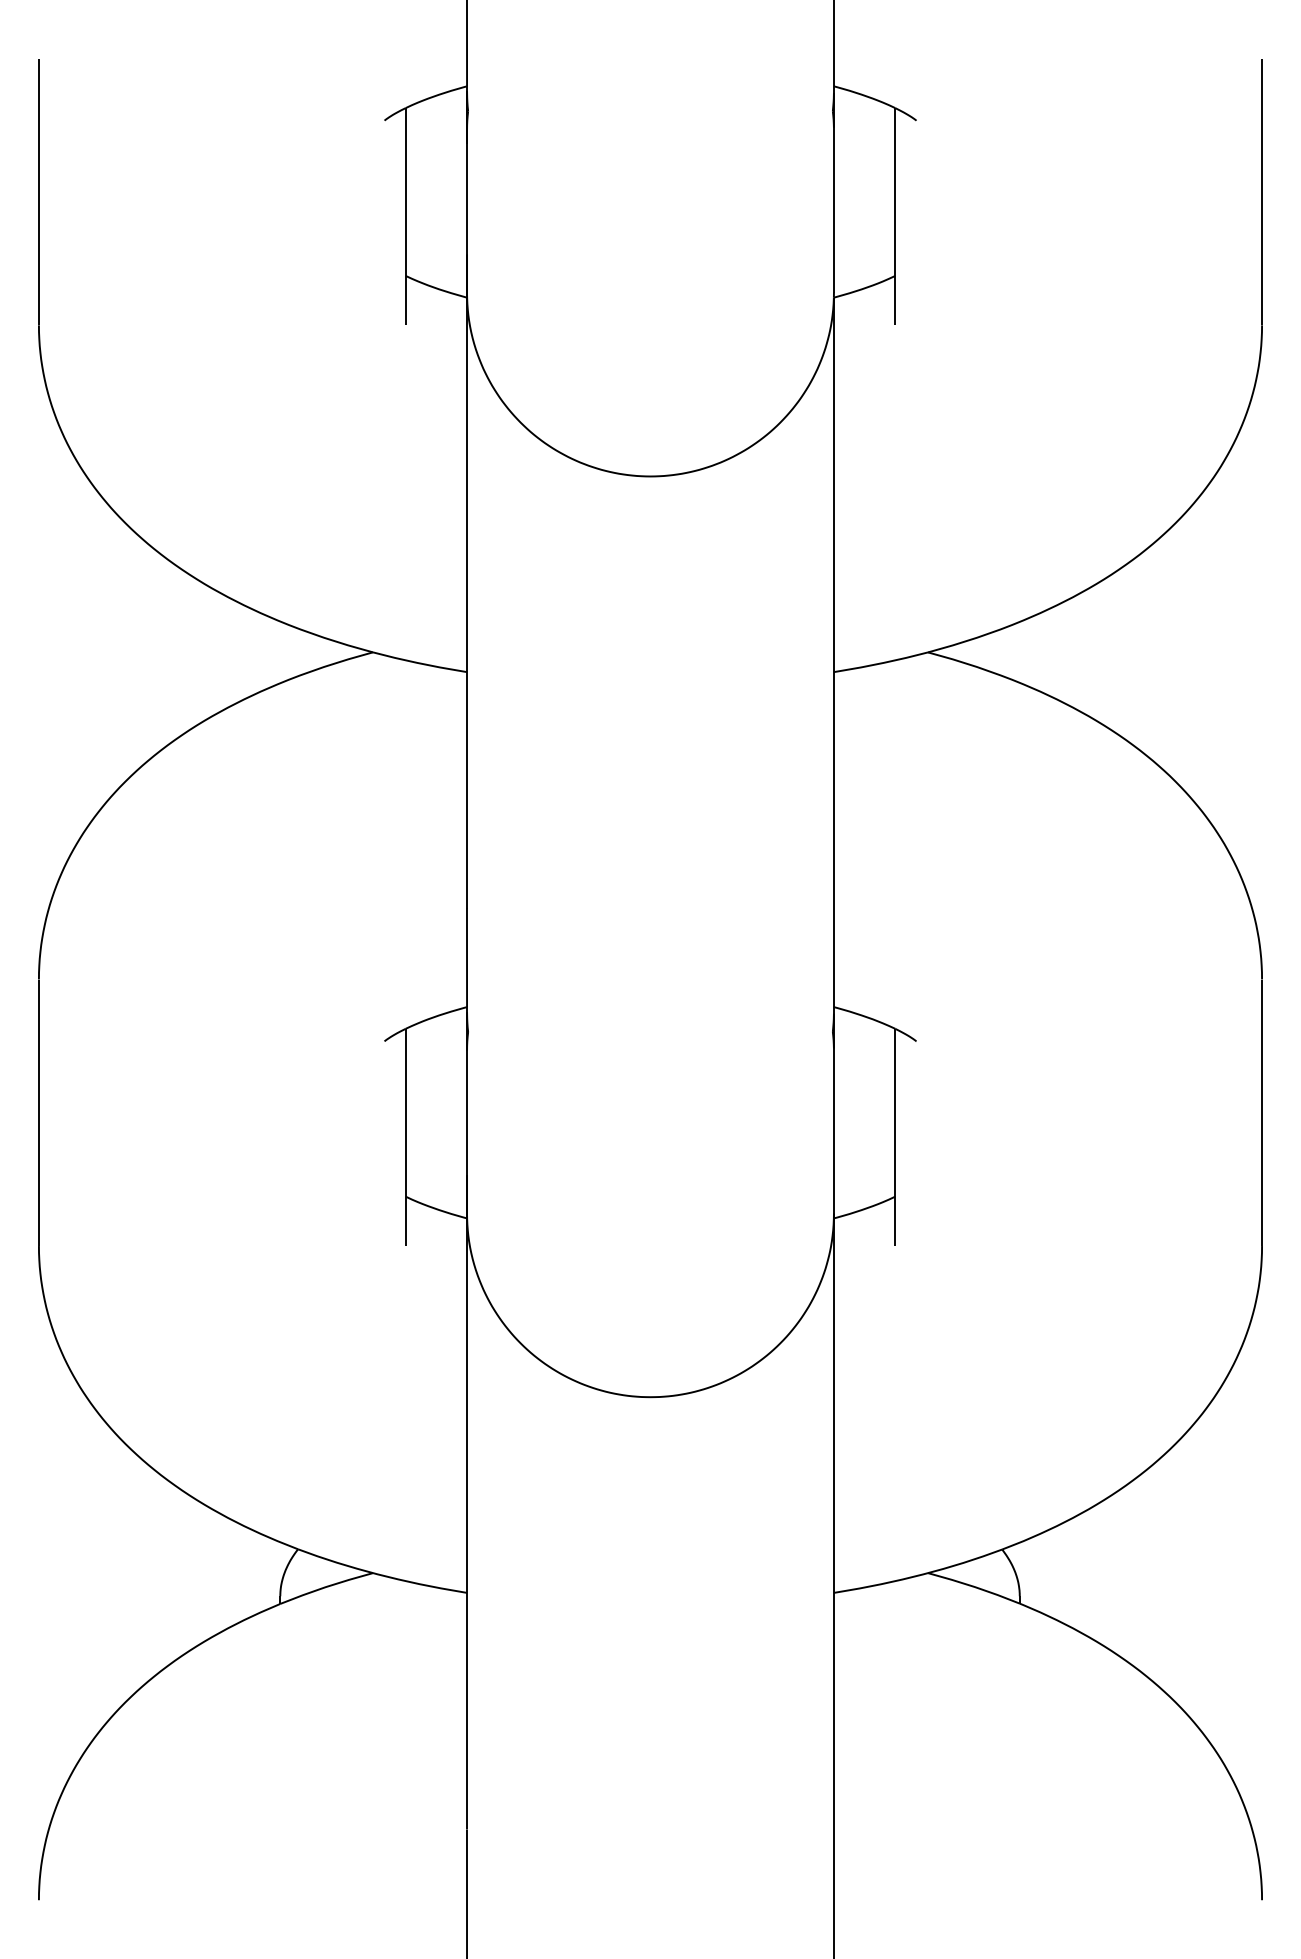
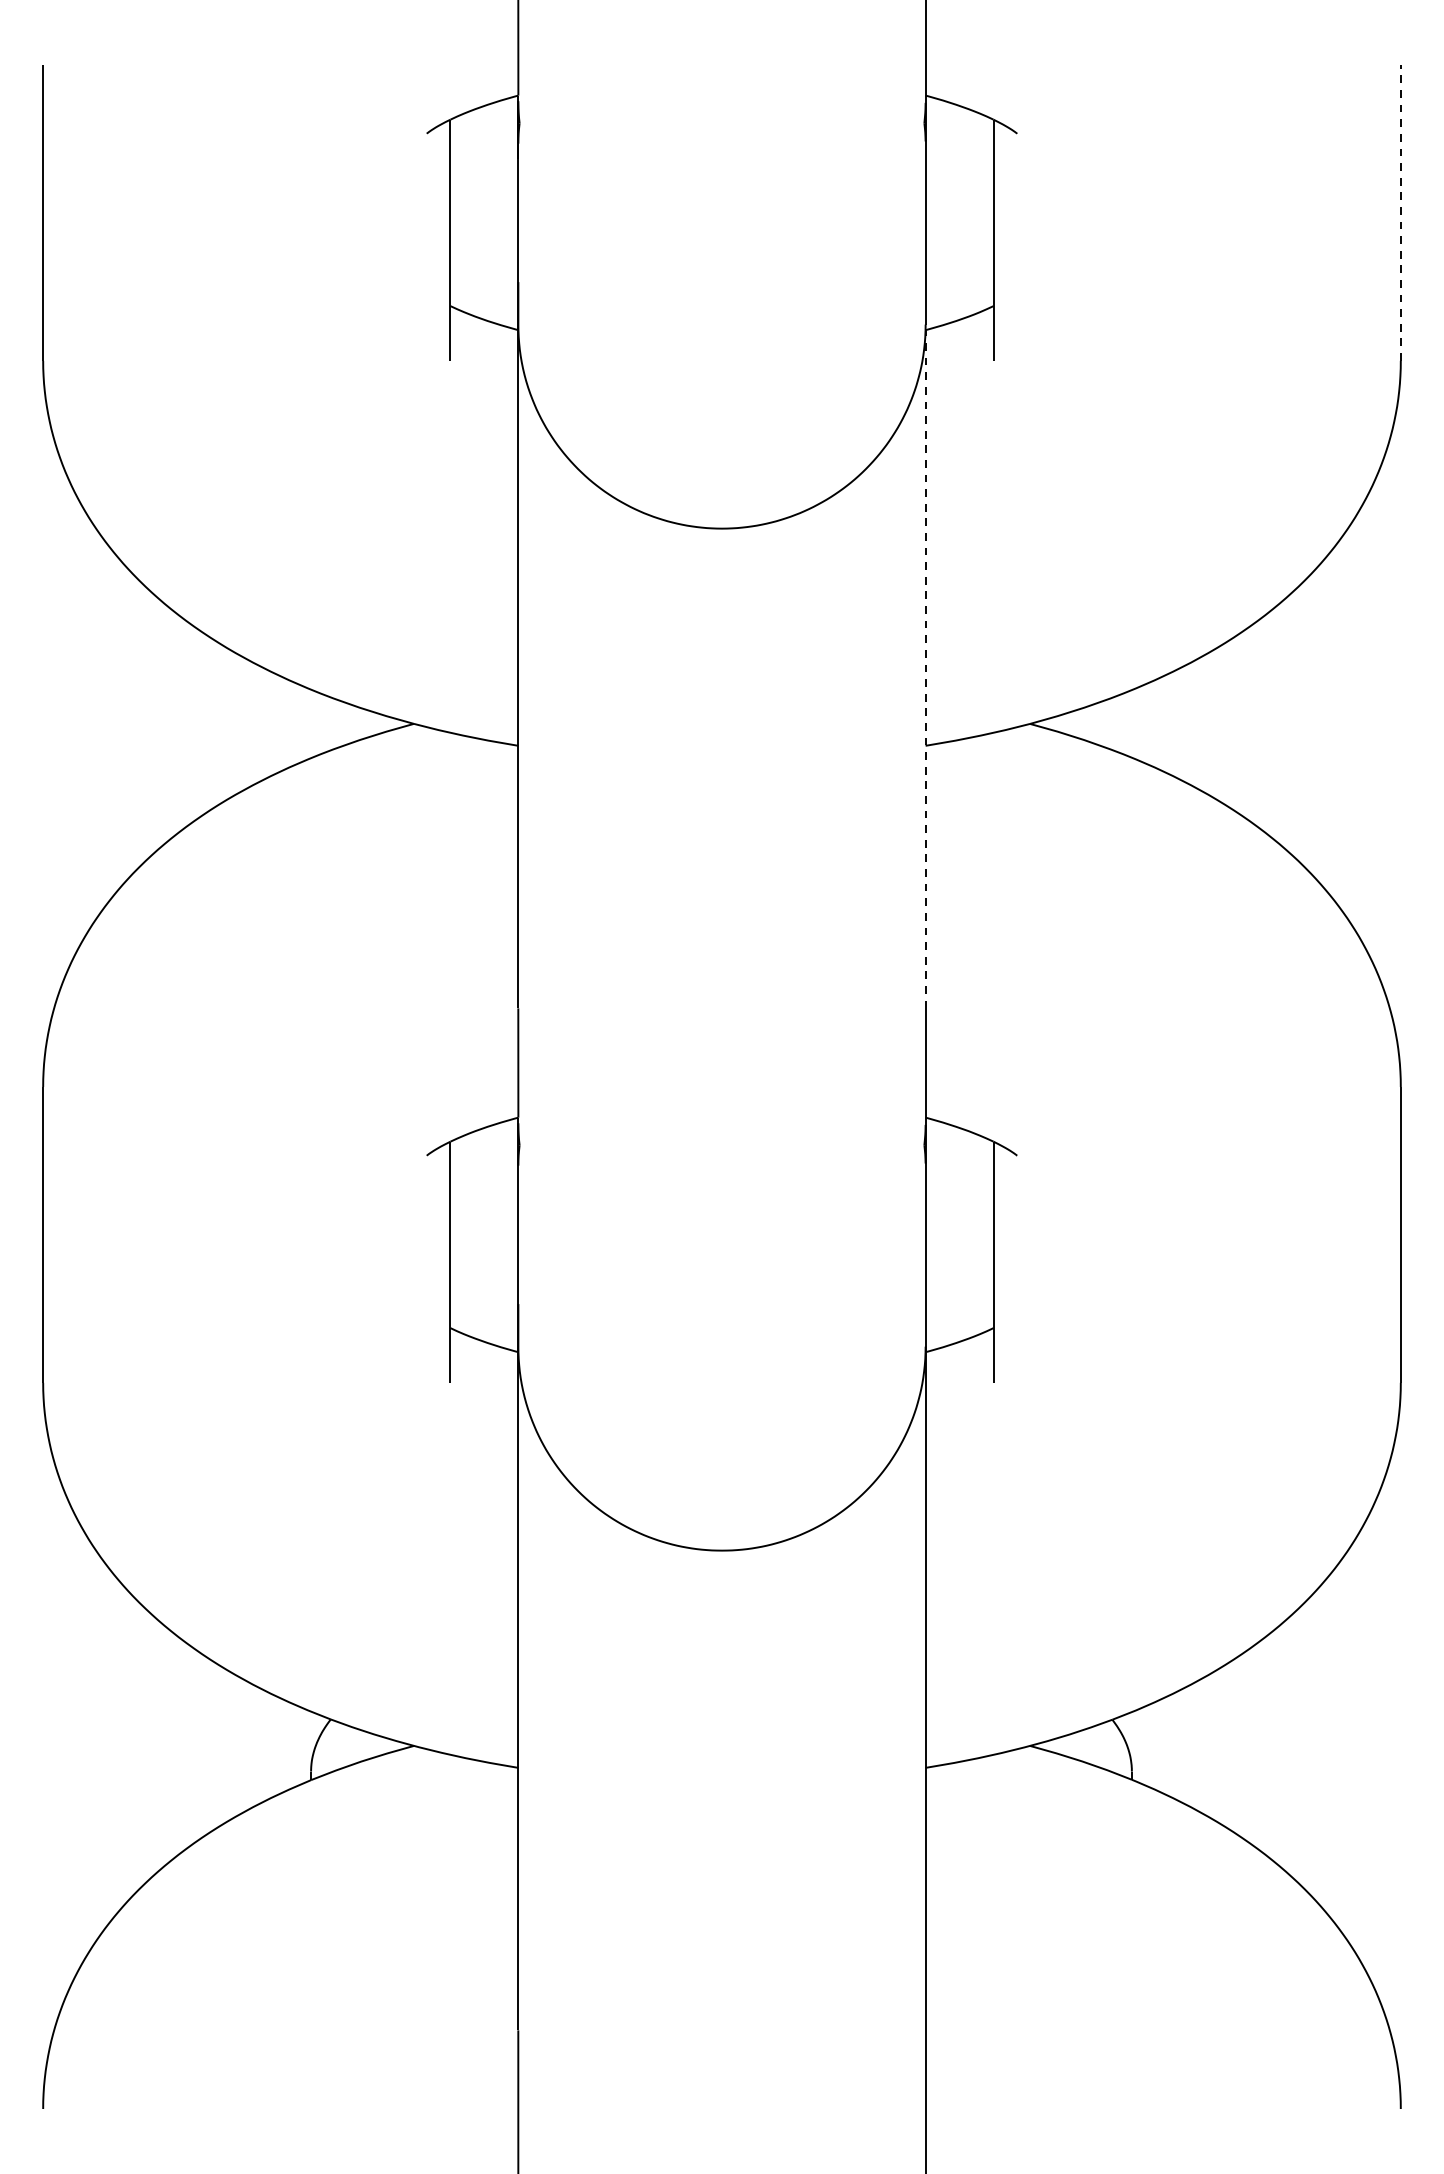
line: (1262, 191) -> (1401, 212), solid -> dashed
line: (833, 602) -> (925, 668), solid -> dashed

